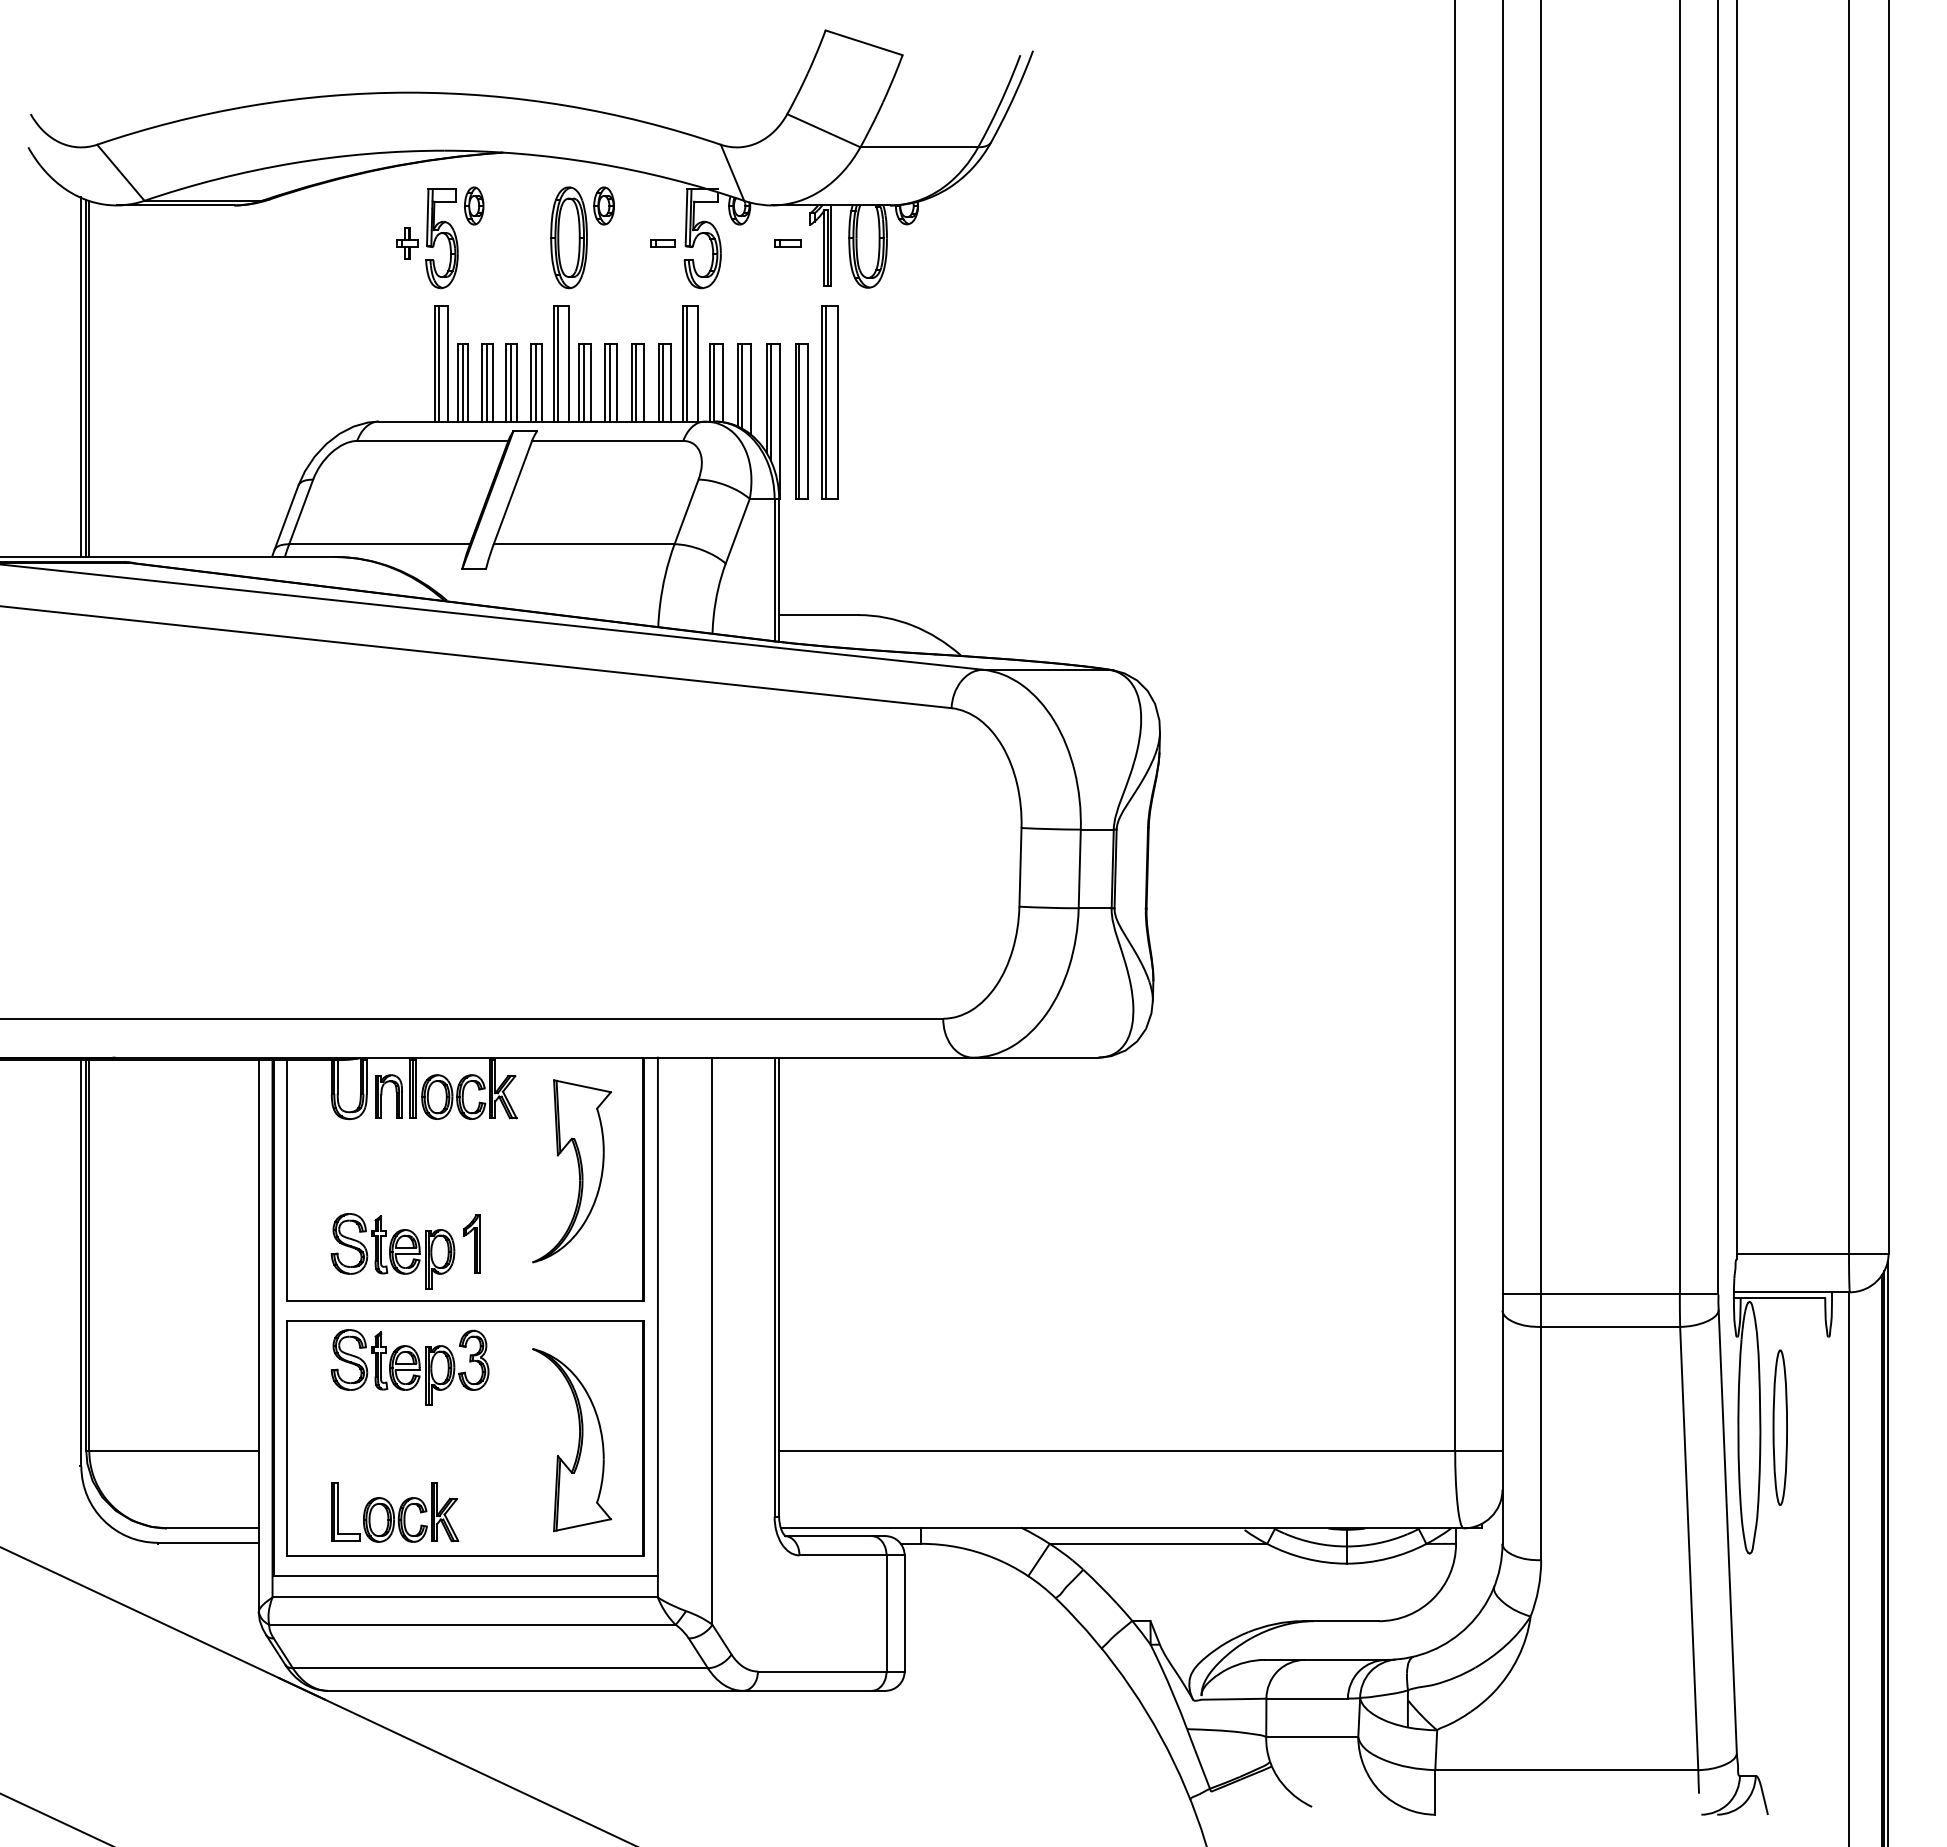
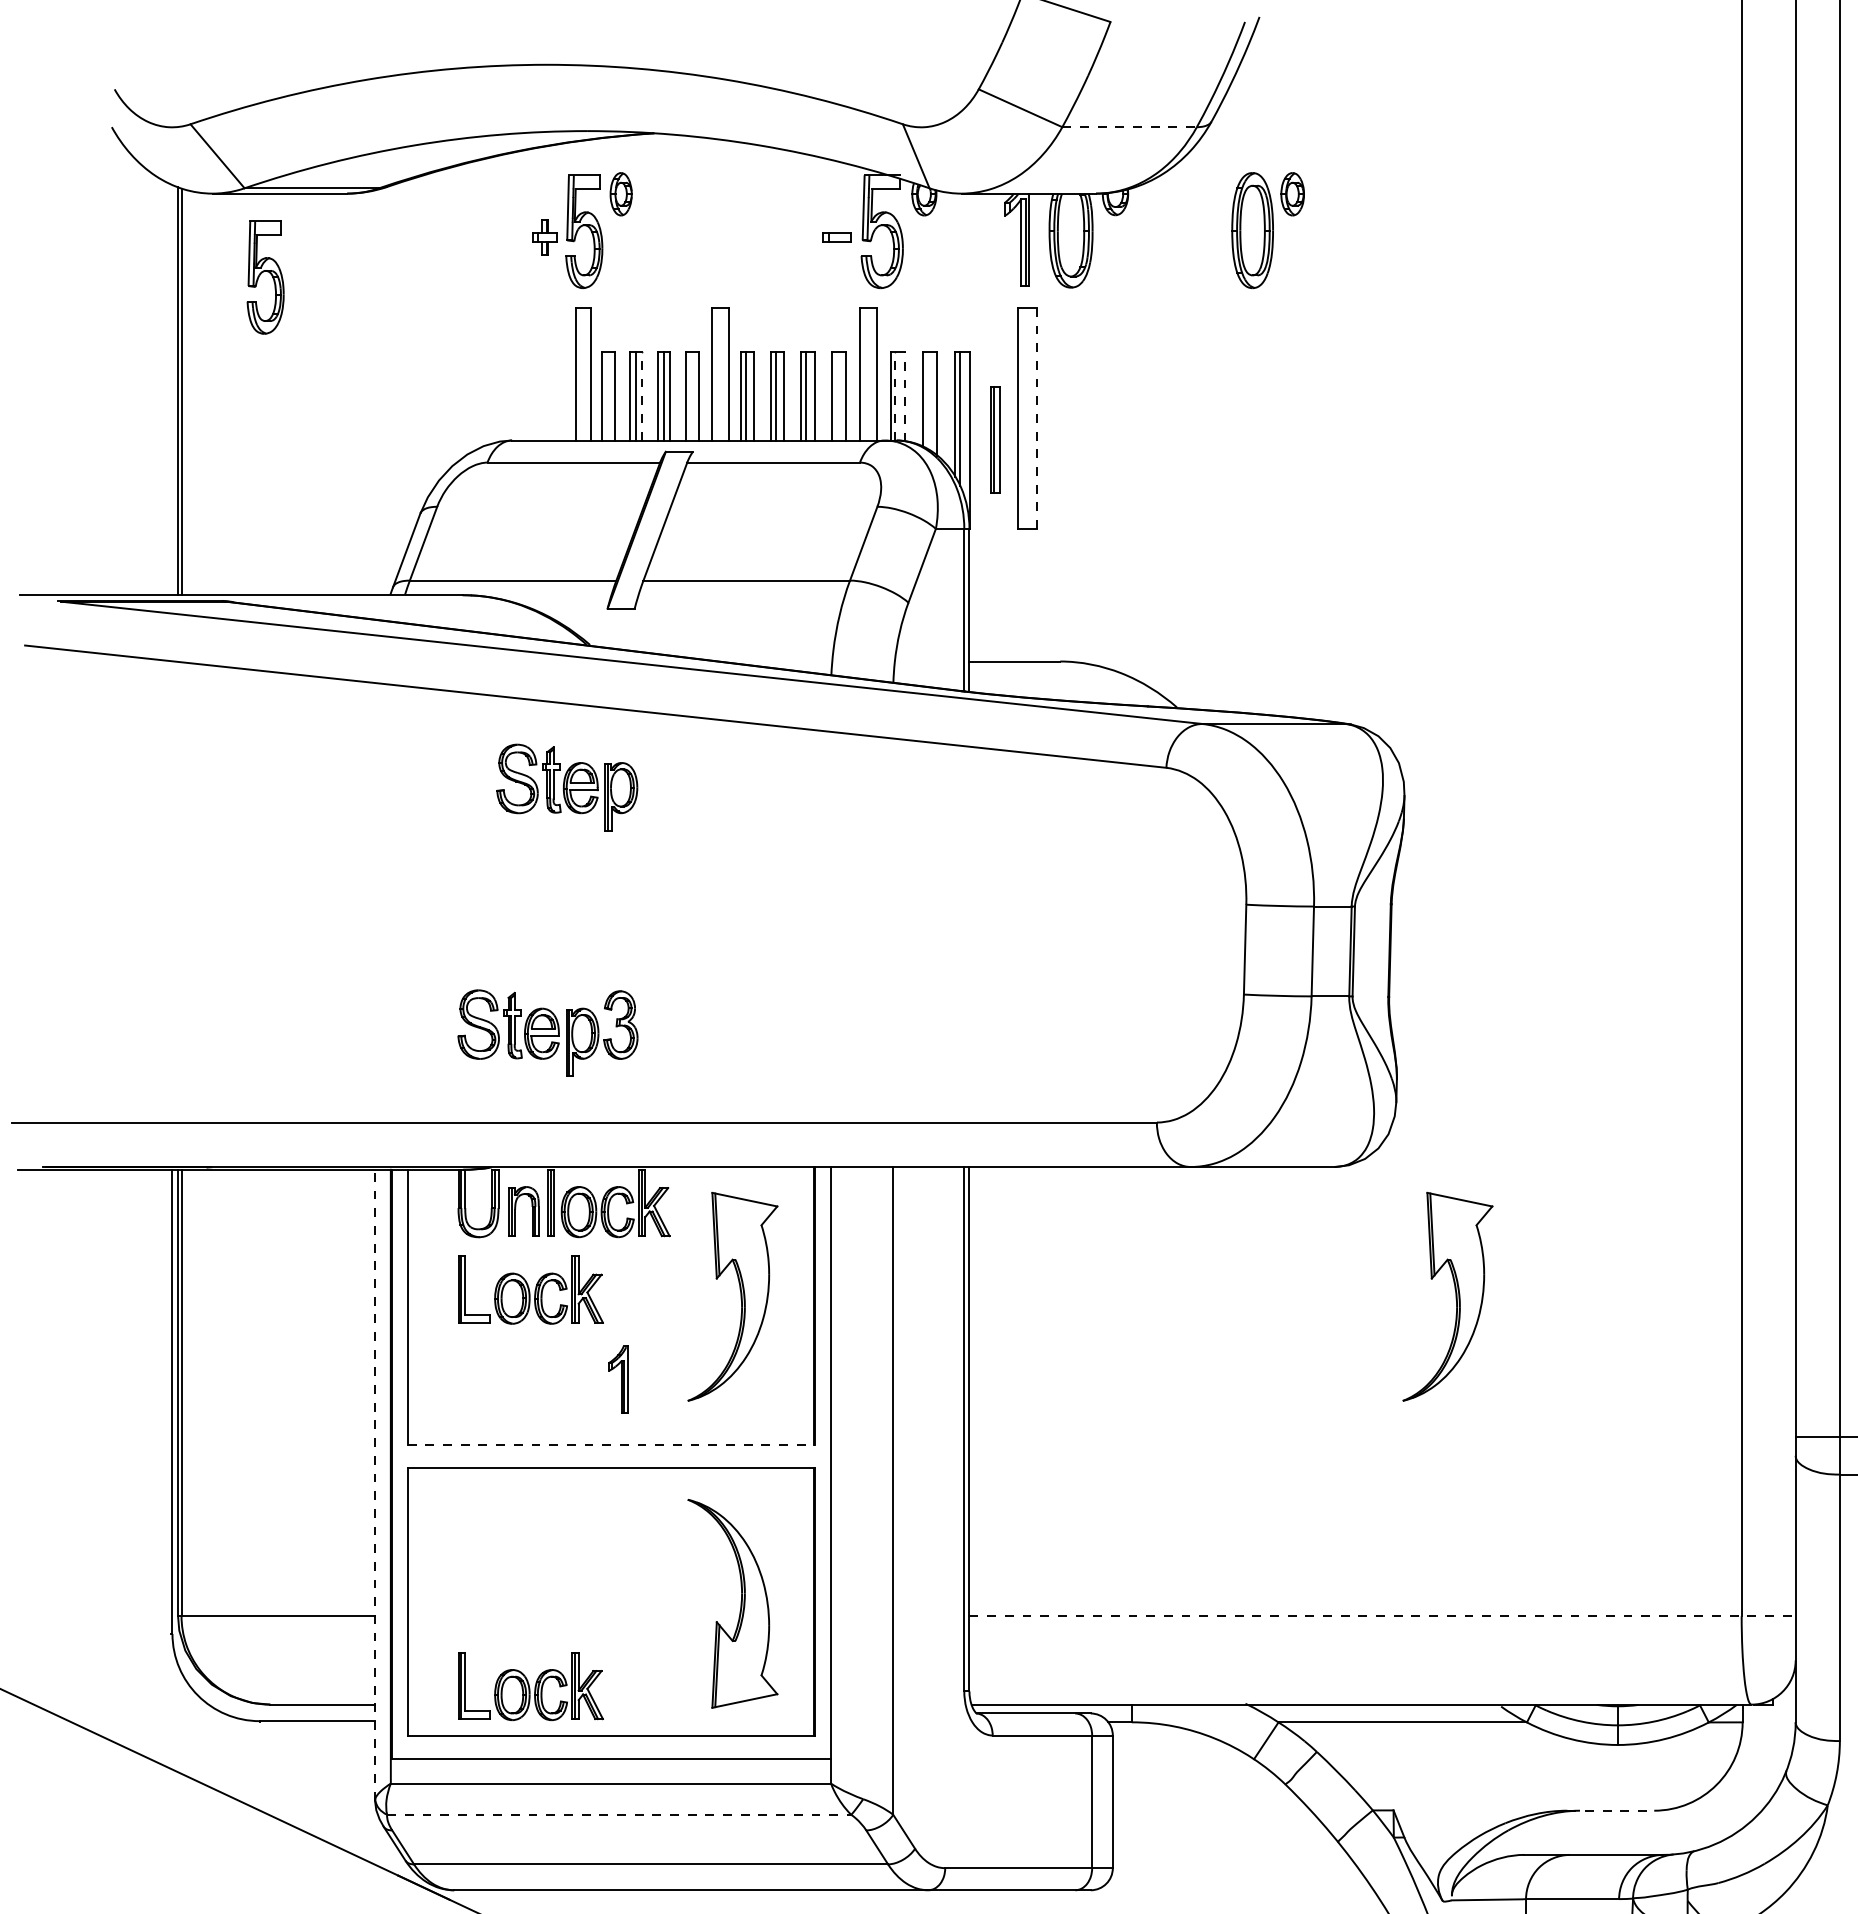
line: (919, 147) -> (1129, 127), solid -> dashed
part: (582, 237) -> (1267, 230), moved
part: (787, 243) -> (979, 237), removed
part: (162, 278) -> (265, 277), added
line: (438, 363) -> (580, 374), removed
line: (558, 363) -> (717, 374), removed
line: (687, 363) -> (864, 374), removed
line: (81, 377) -> (172, 390), removed
line: (462, 382) -> (607, 395), removed
line: (492, 382) -> (642, 395), solid -> dashed
line: (536, 382) -> (692, 395), removed
line: (663, 382) -> (837, 395), removed
line: (714, 382) -> (895, 395), solid -> dashed
line: (722, 382) -> (904, 395), solid -> dashed
line: (742, 386) -> (927, 400), removed
line: (825, 402) -> (1022, 418), removed
line: (838, 402) -> (1037, 418), solid -> dashed
part: (801, 421) -> (995, 440), size x0.6
part: (395, 1165) -> (531, 1290), added
part: (1204, 1171) -> (1455, 1297), added
part: (392, 1251) -> (566, 787), moved
line: (466, 1301) -> (612, 1445), solid -> dashed
line: (258, 1335) -> (374, 1484), solid -> dashed
part: (409, 1367) -> (547, 1033), moved
line: (1140, 1450) -> (1382, 1615), solid -> dashed
line: (1341, 1621) -> (1611, 1811), solid -> dashed
line: (473, 1624) -> (620, 1814), solid -> dashed

